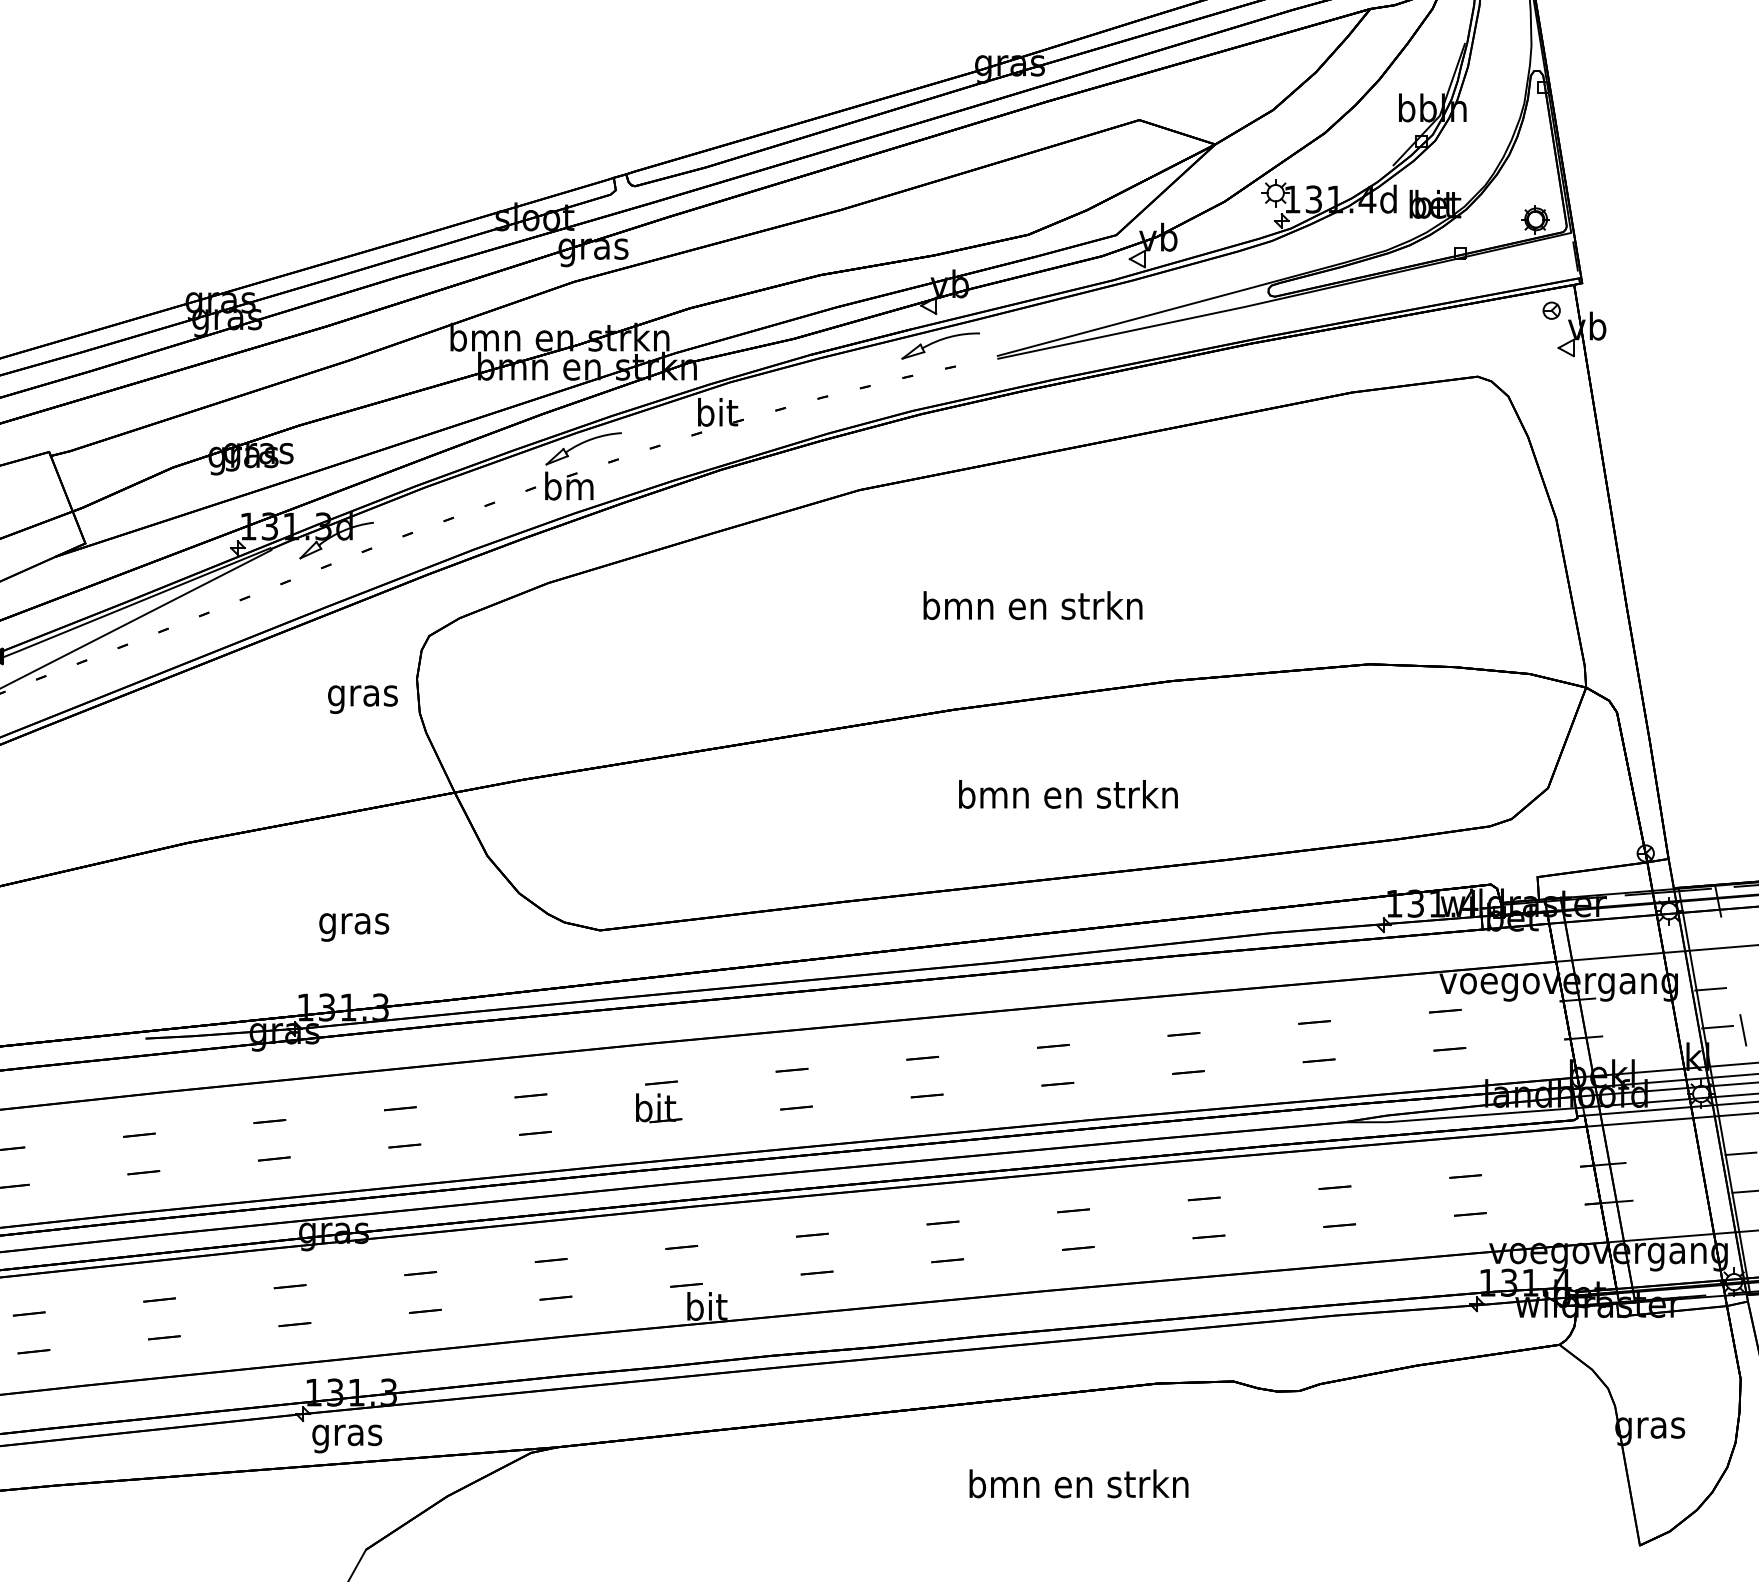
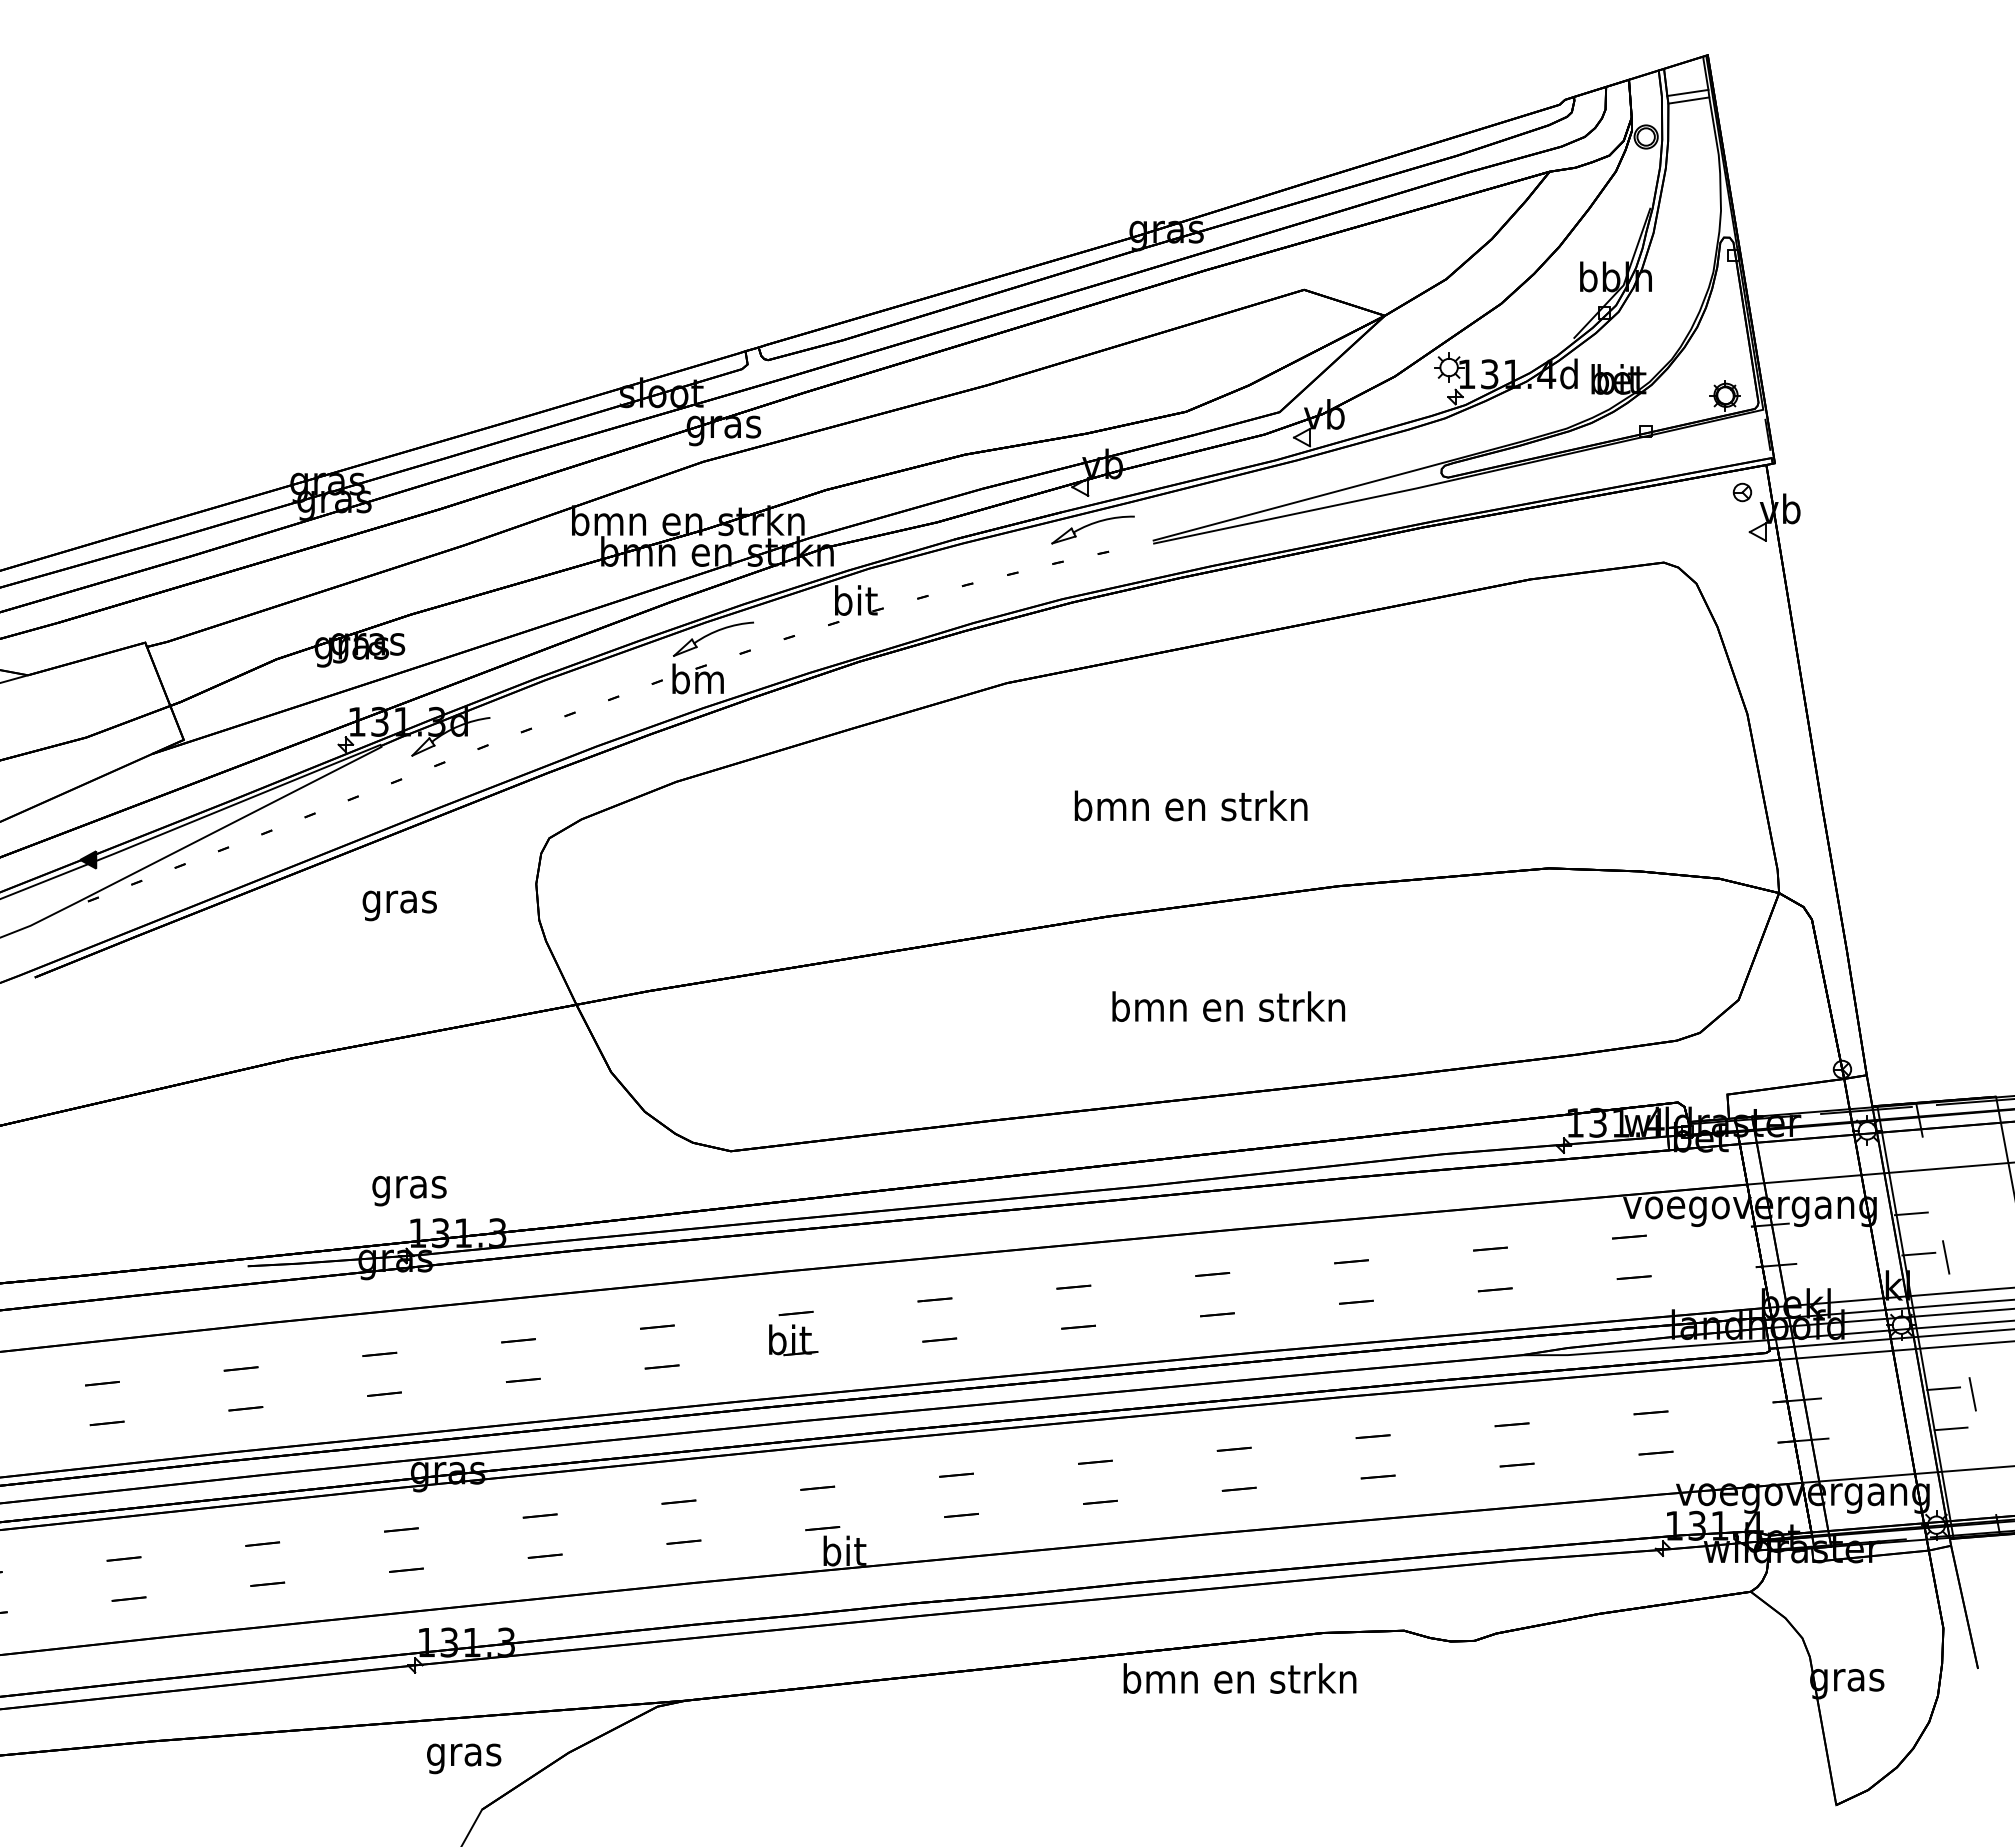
text: (362, 699) -> (399, 905), moved
text: (354, 926) -> (409, 1190), moved
text: (347, 1438) -> (464, 1758), moved
text: (1078, 1483) -> (1239, 1678), moved

